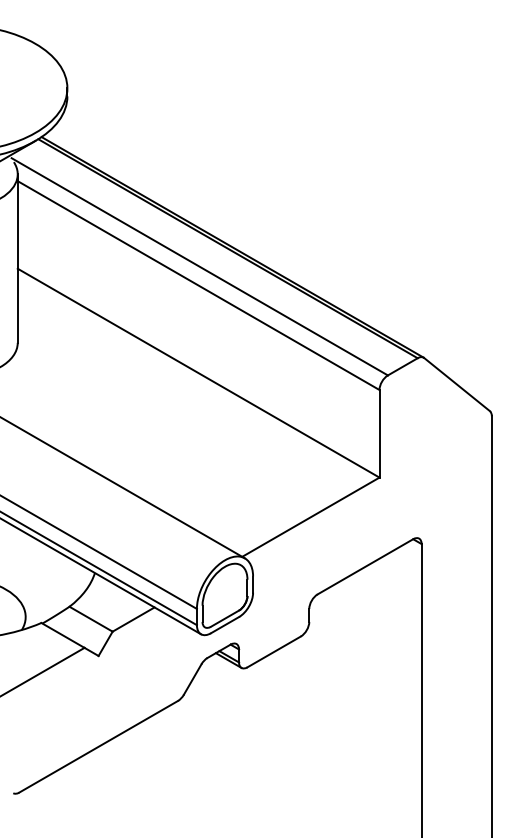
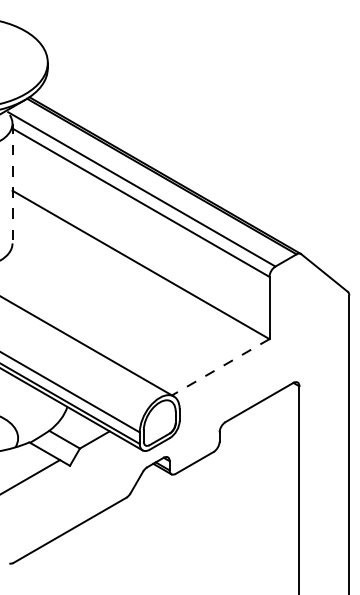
line: (17, 258) -> (12, 183), solid -> dashed
line: (310, 517) -> (220, 367), solid -> dashed

